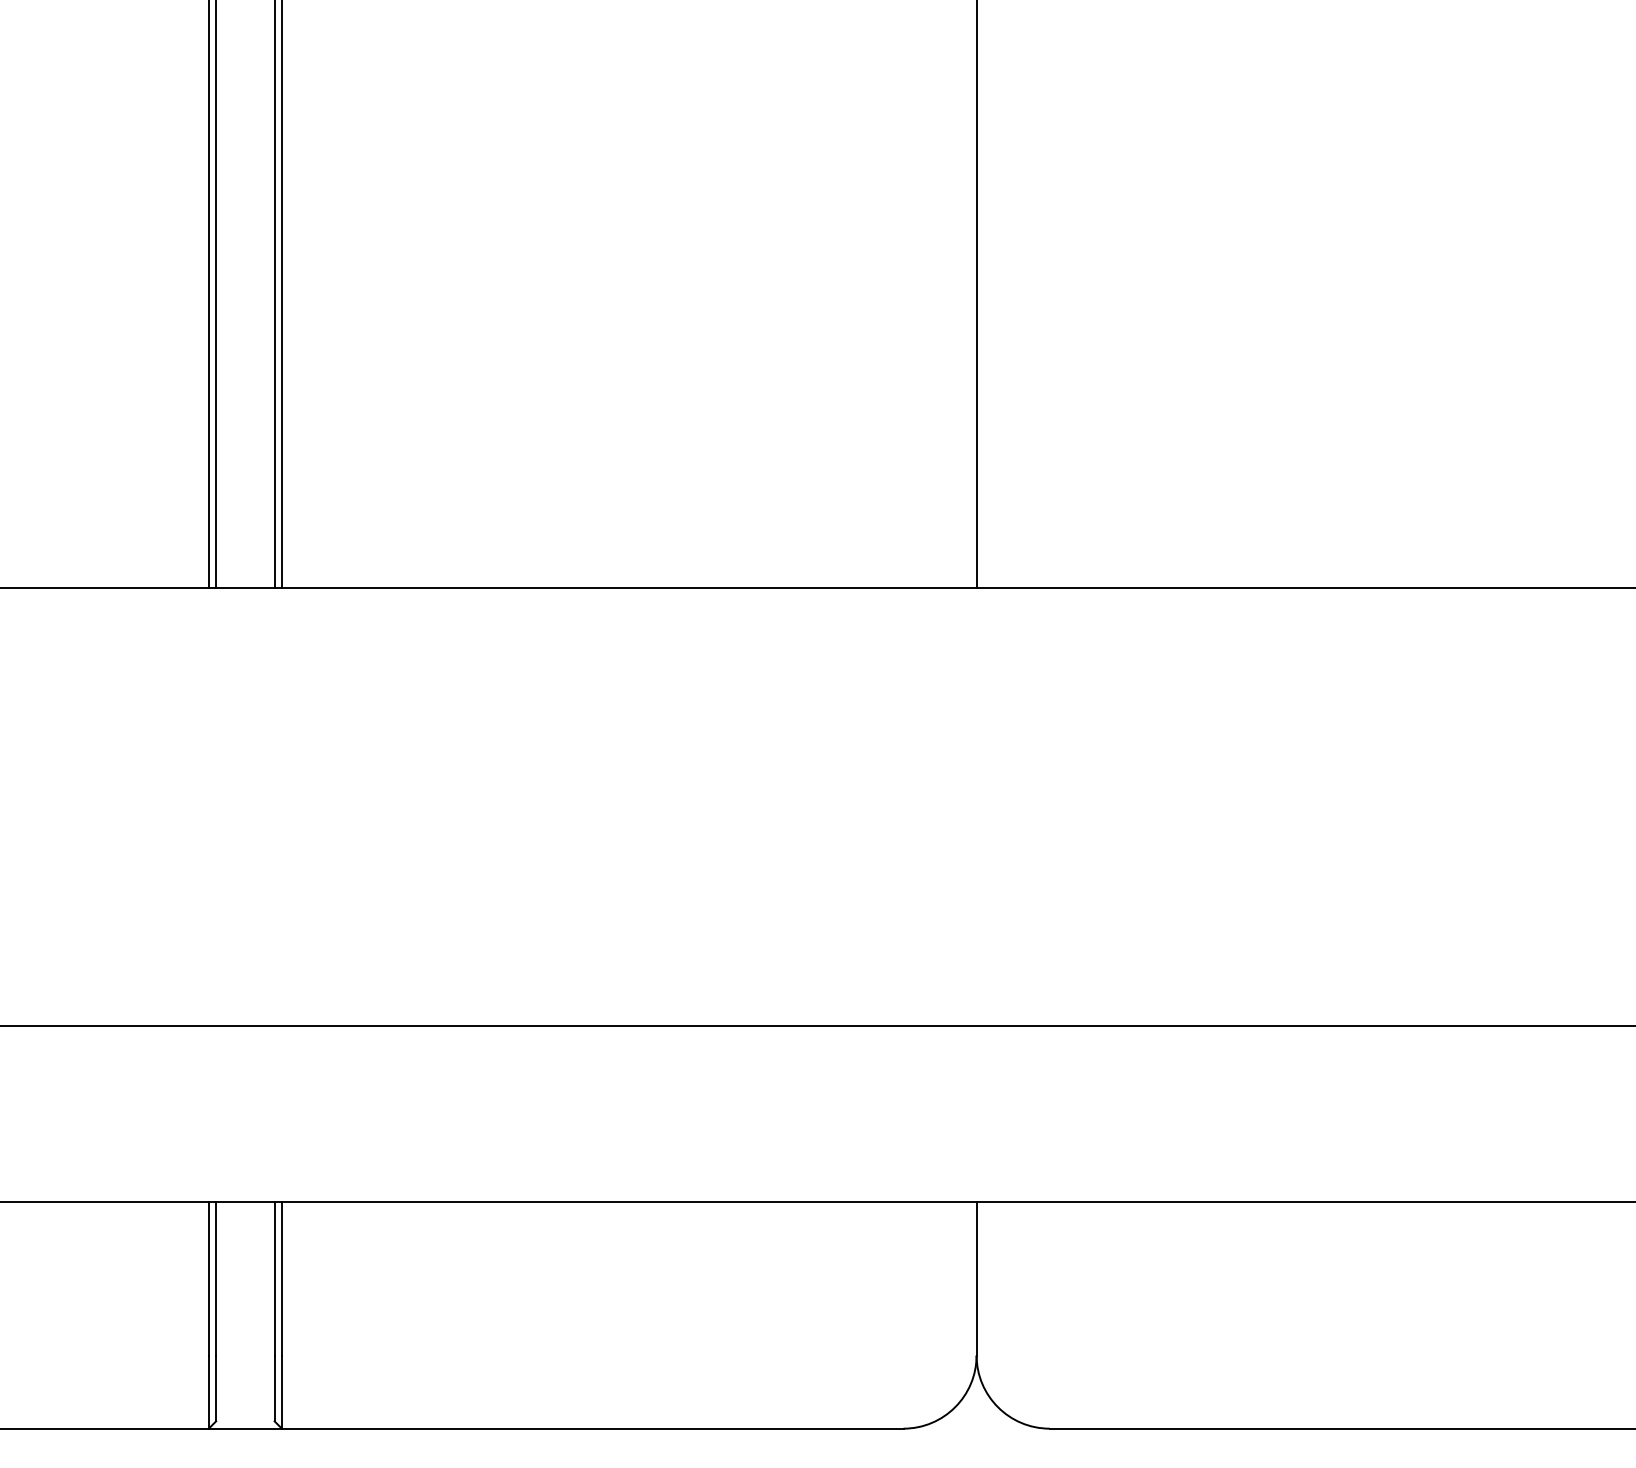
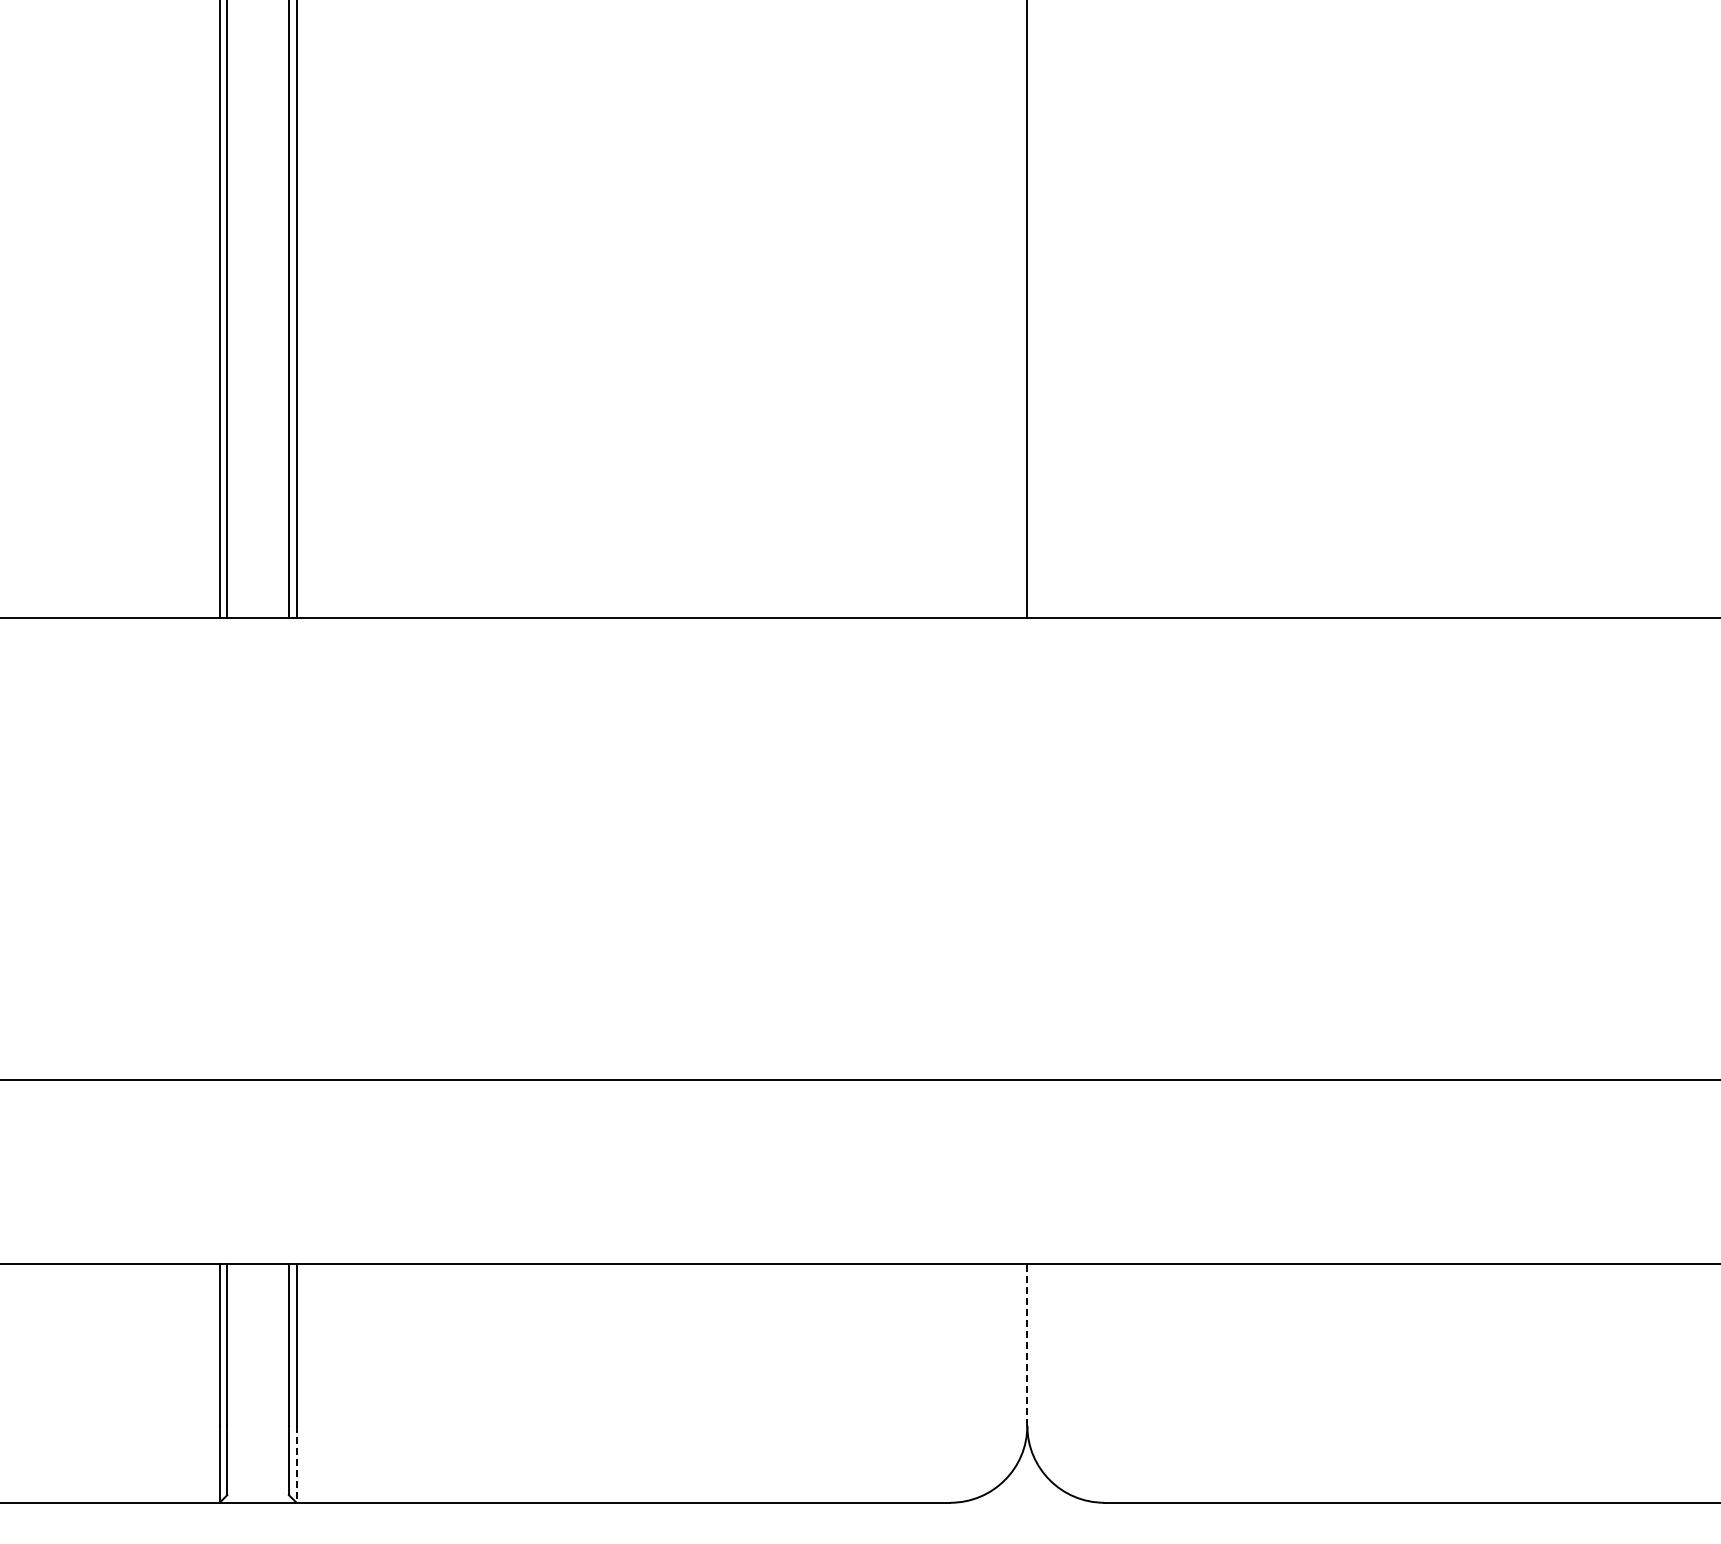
line: (976, 1279) -> (1027, 1345), solid -> dashed
line: (281, 1392) -> (296, 1464), solid -> dashed

